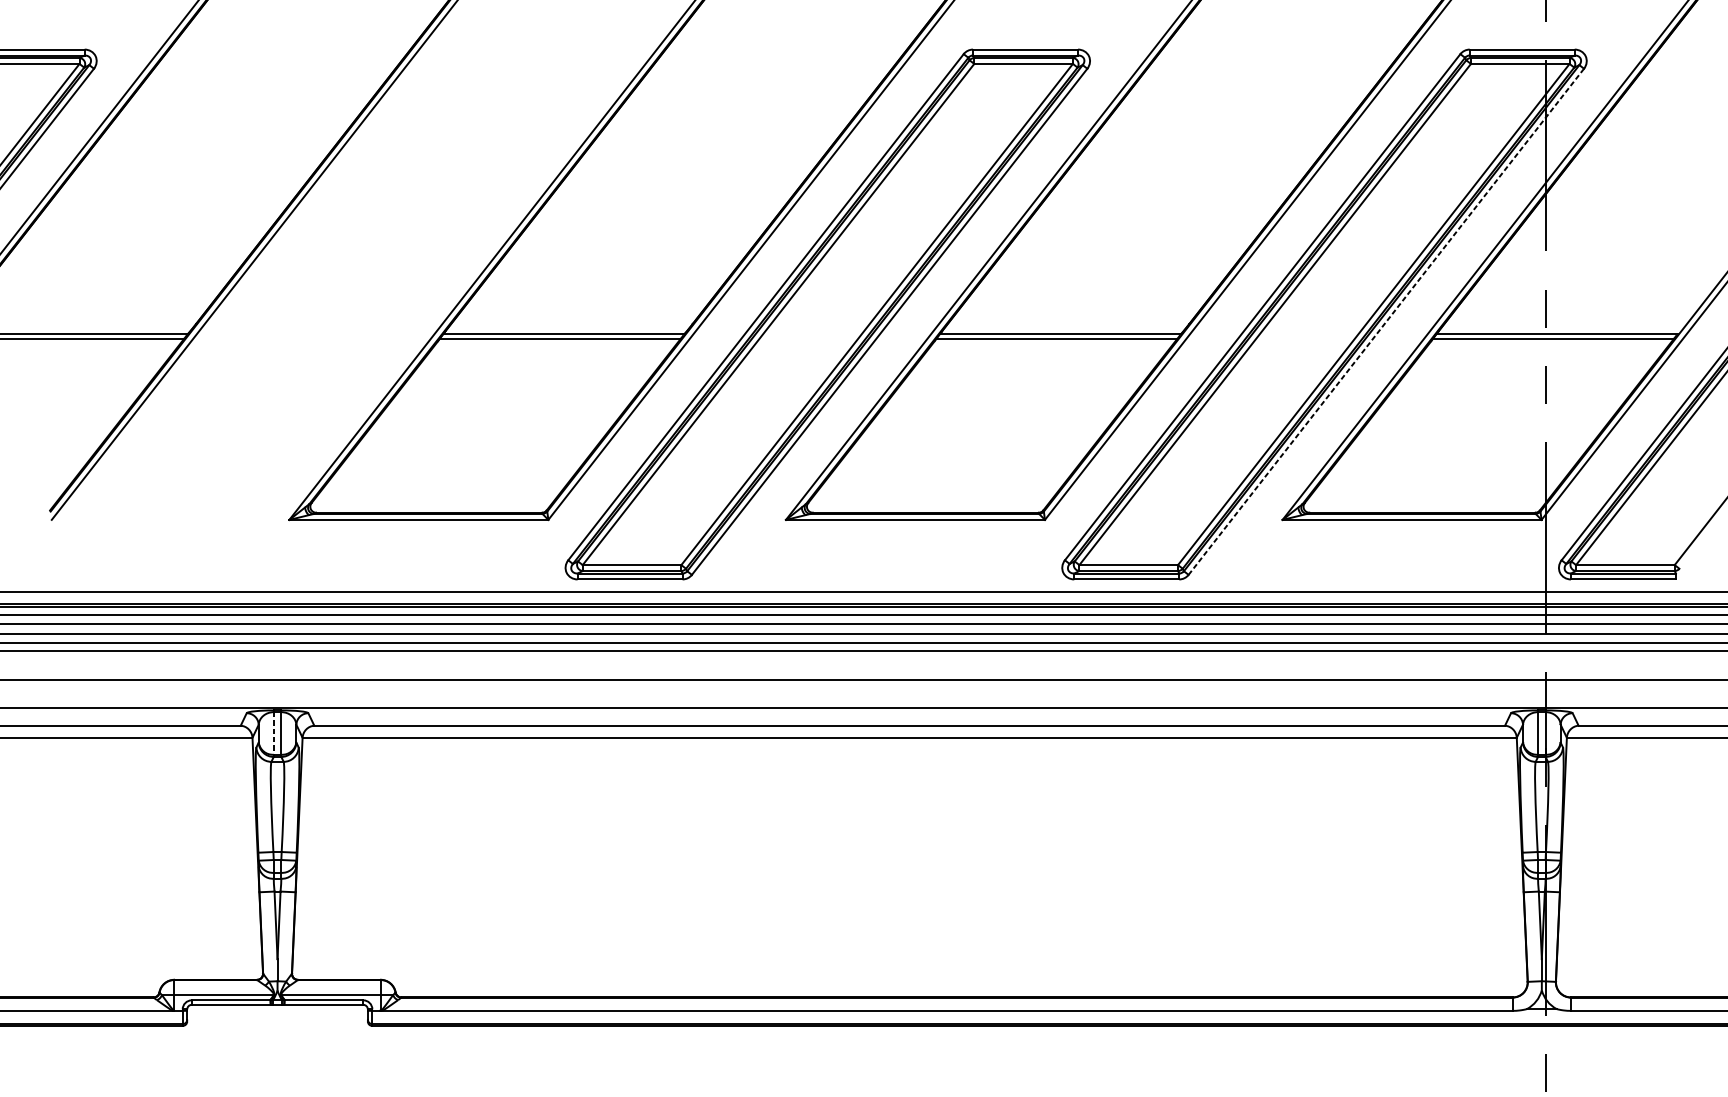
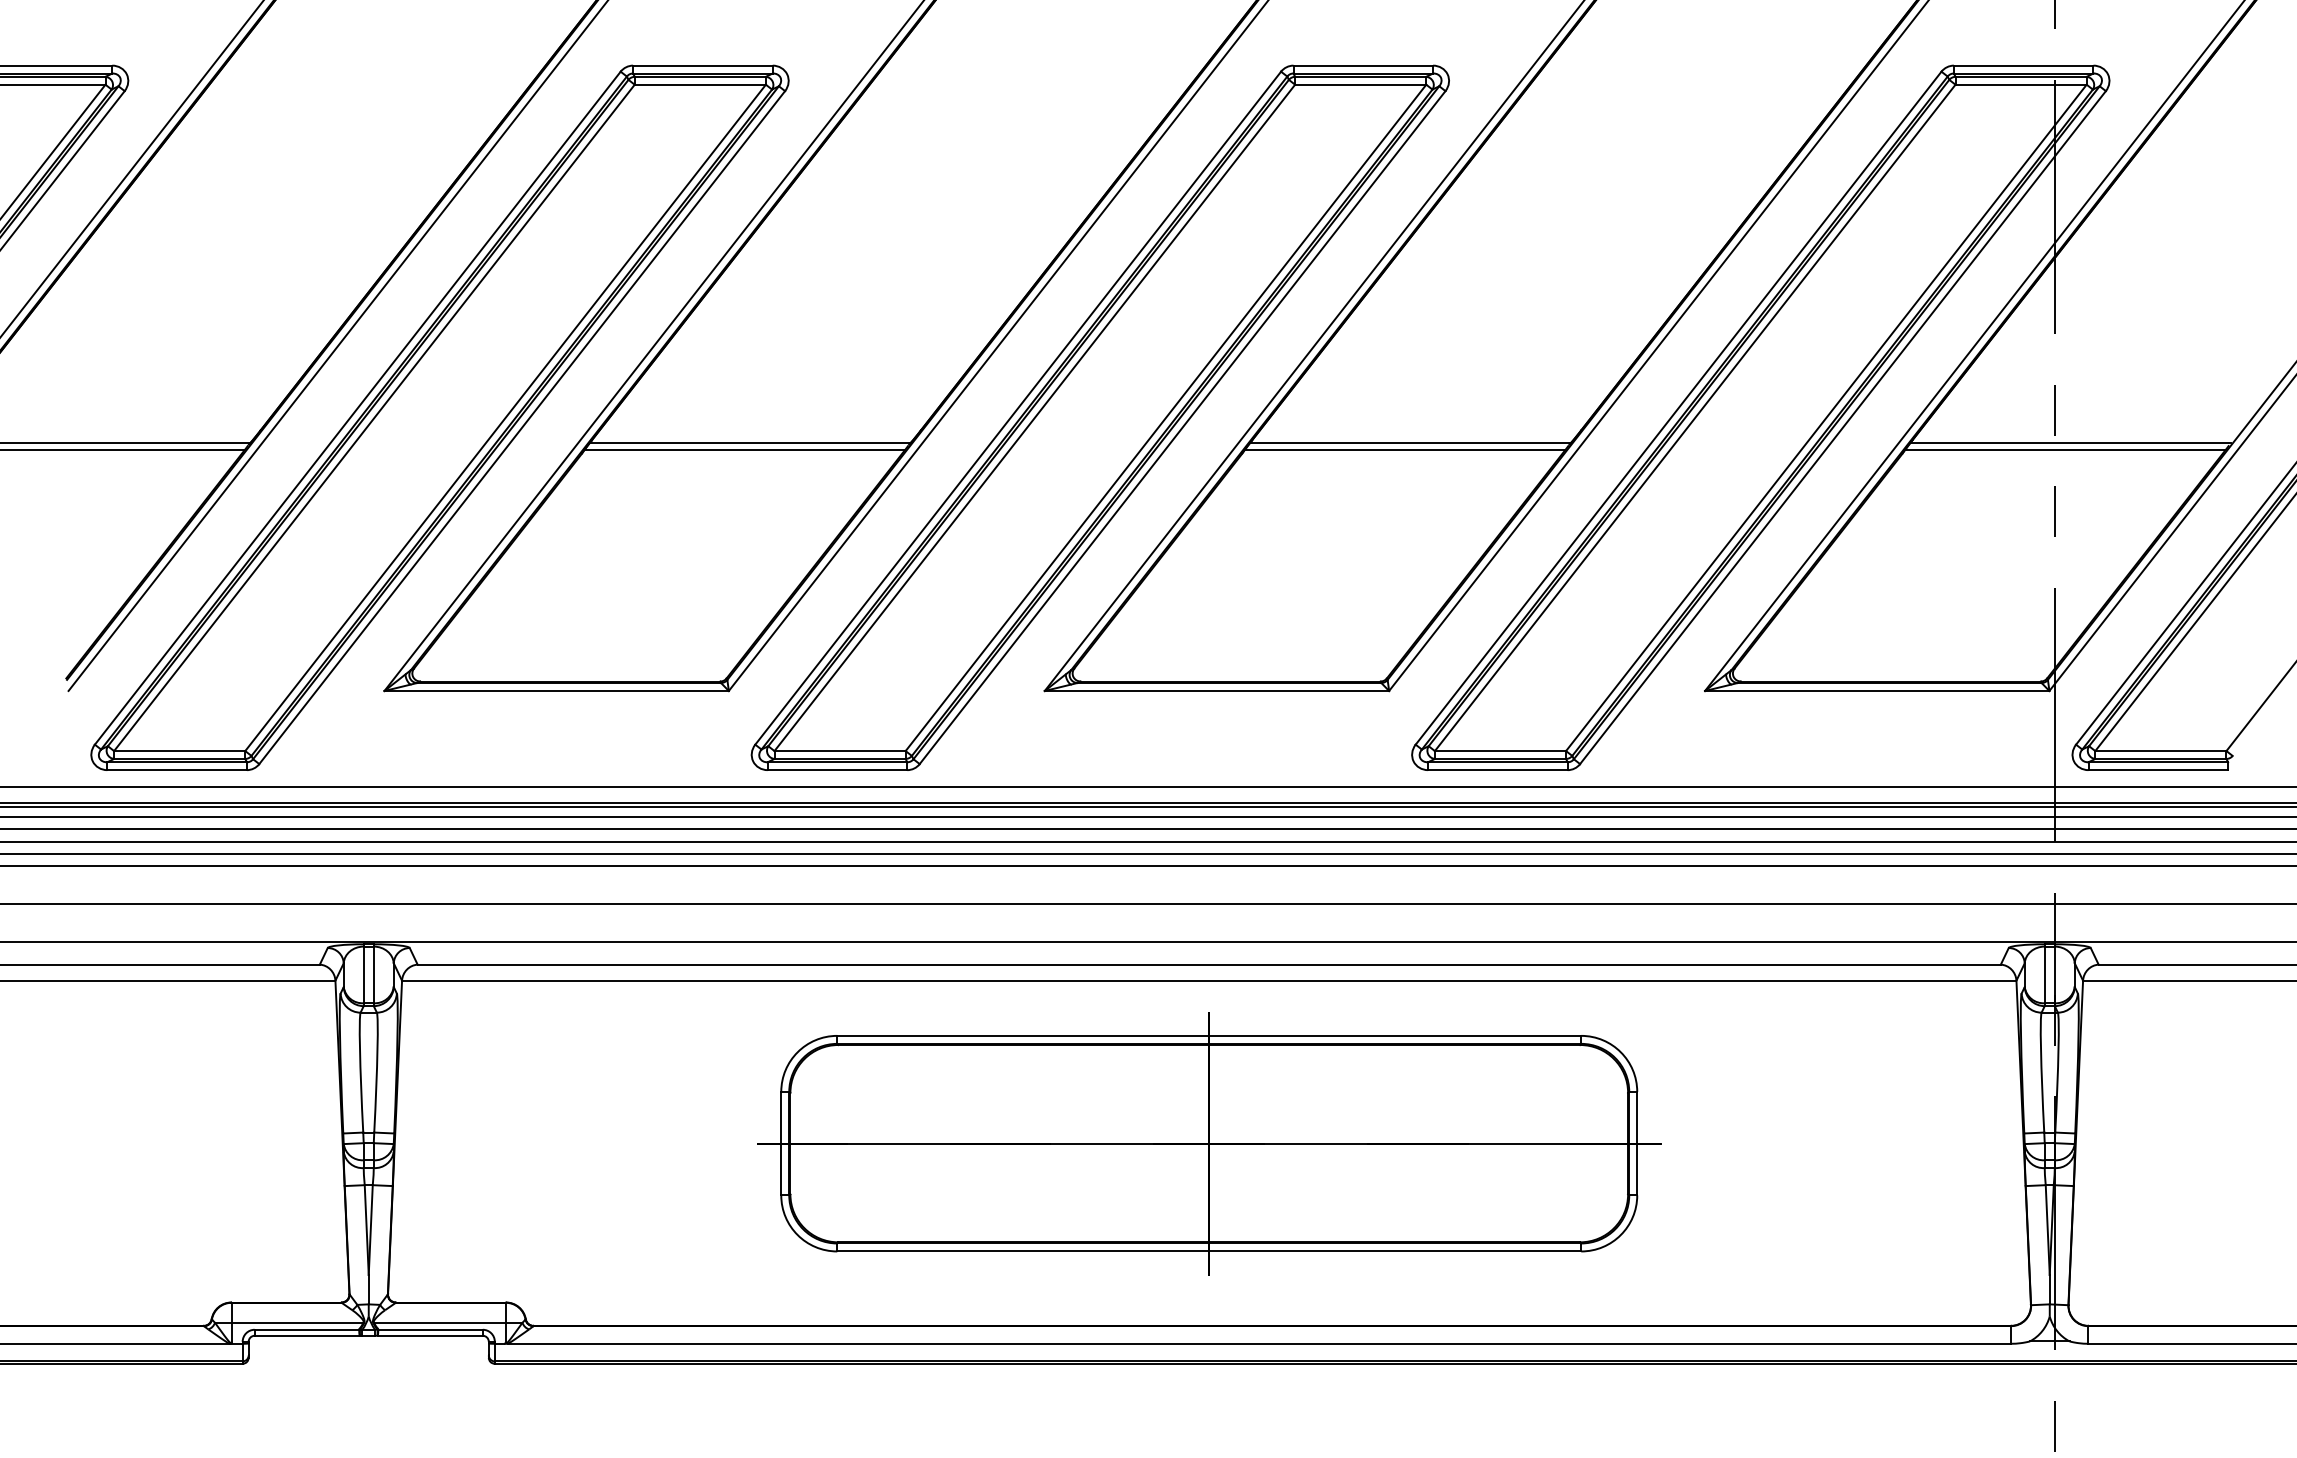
part: (330, 314) -> (439, 417), added
line: (1385, 322) -> (1842, 428), dashed -> solid
line: (273, 733) -> (363, 975), dashed -> solid
part: (909, 860) -> (1209, 1143), added

